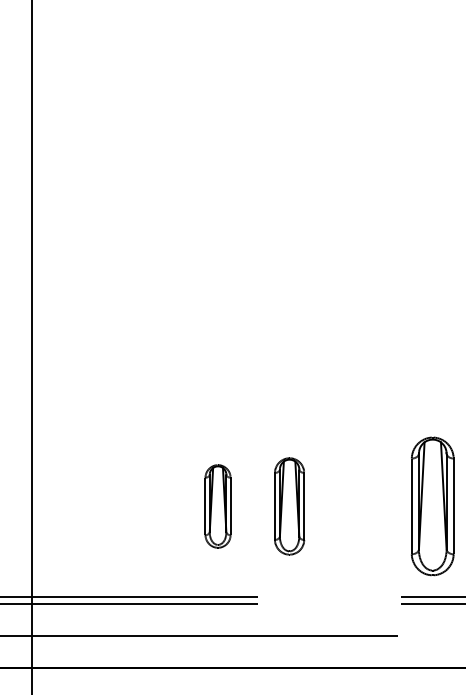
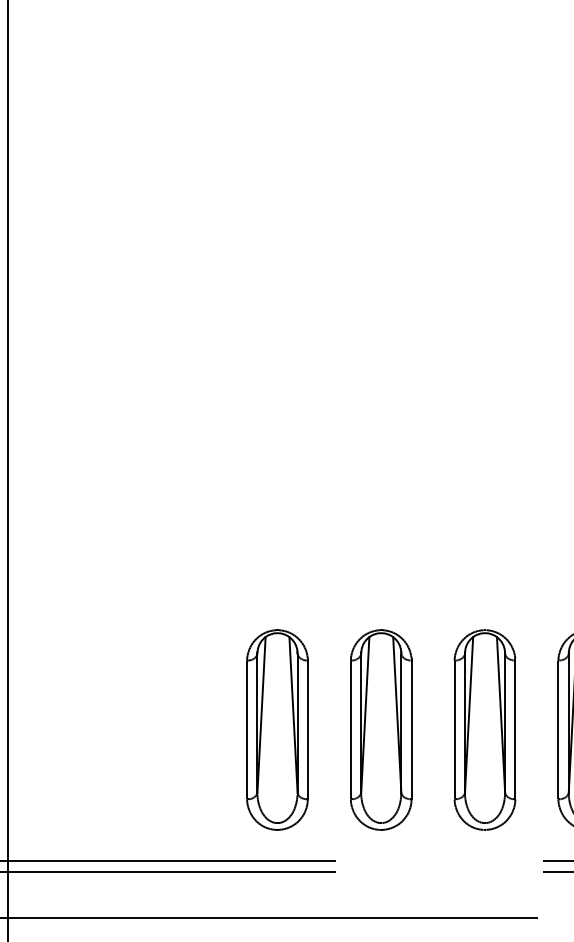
part: (217, 506) -> (276, 730), size x1.67
part: (289, 506) -> (381, 730), size x1.43
part: (360, 506) -> (484, 730), added

